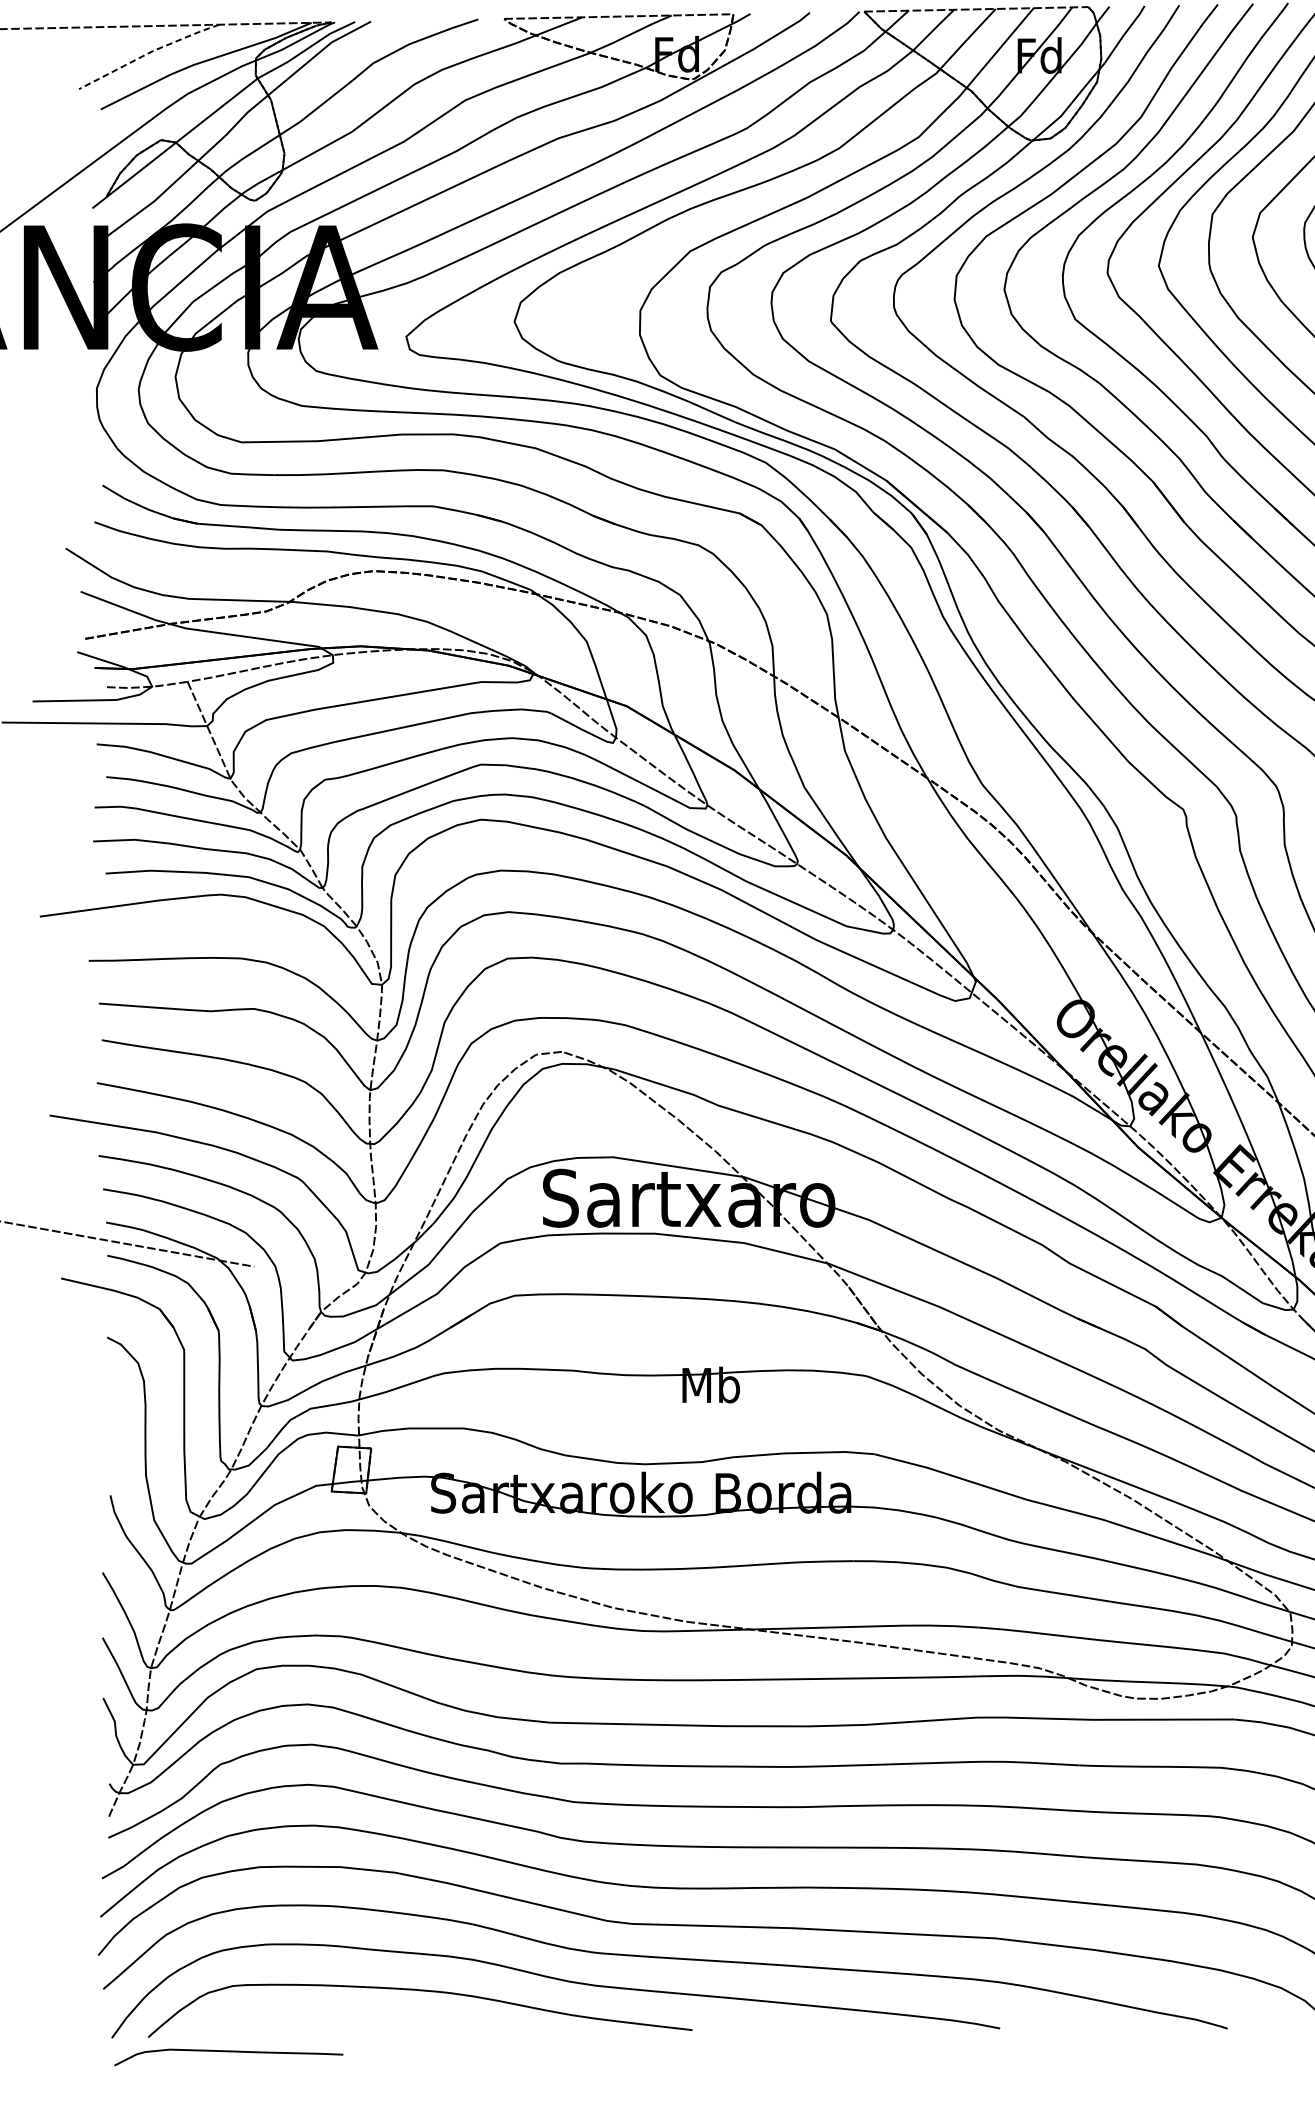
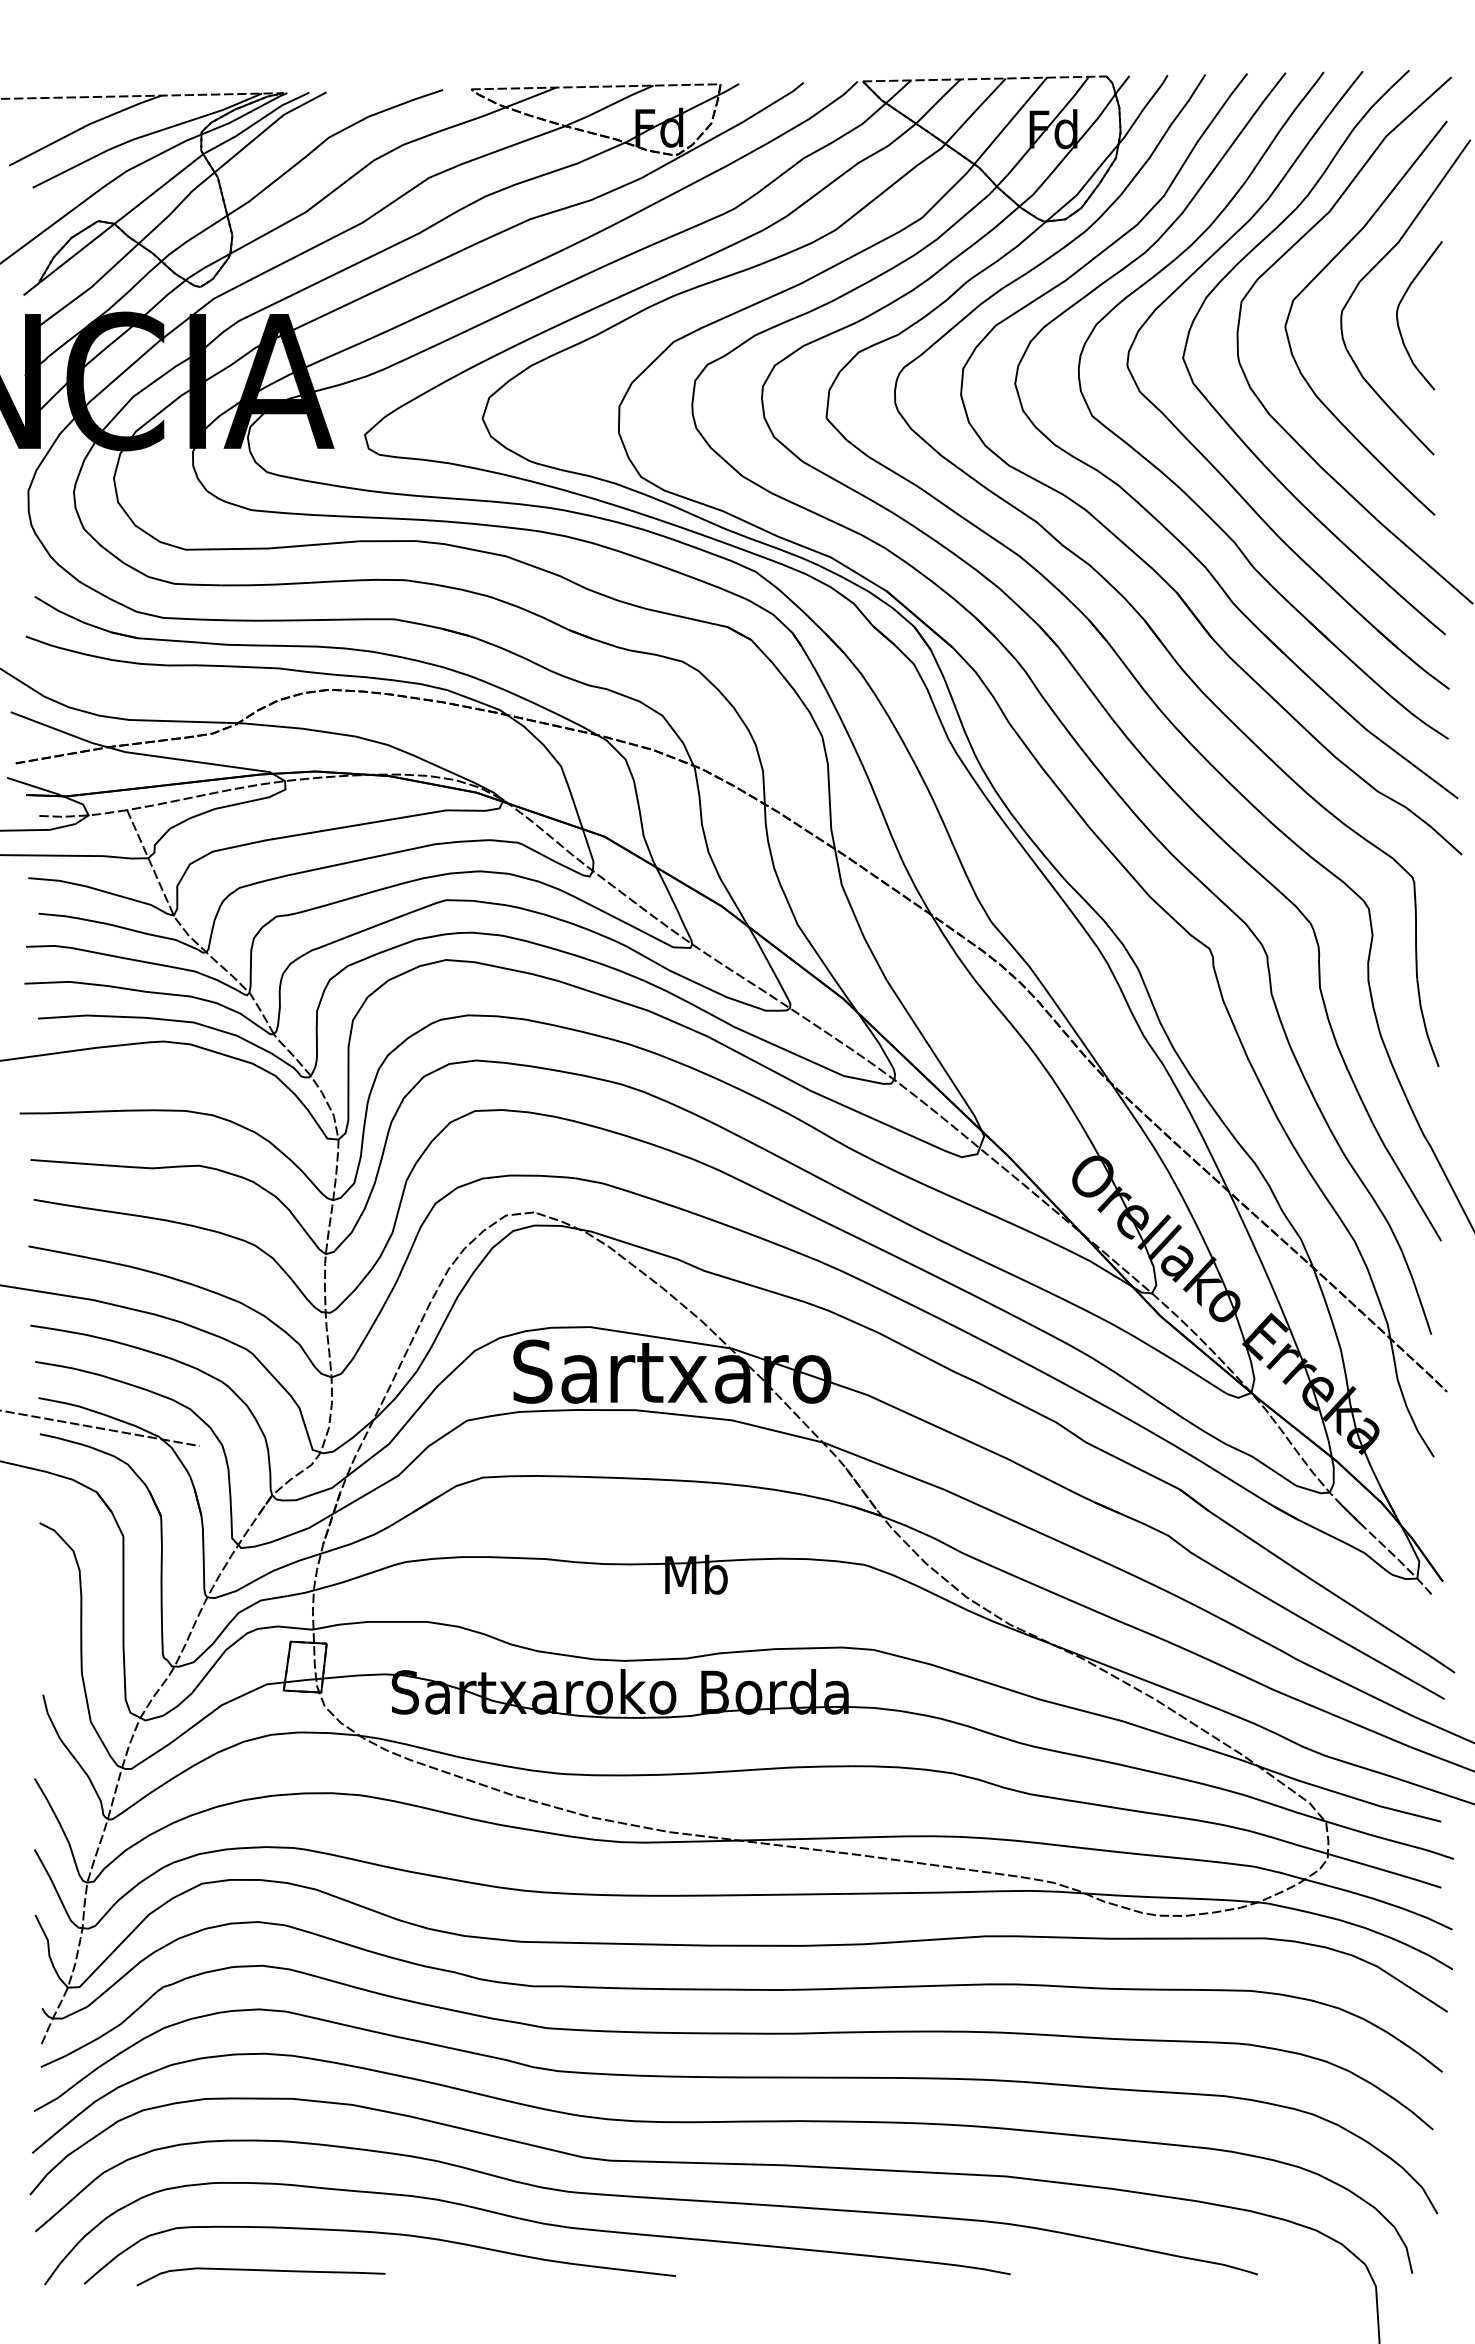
line: (148, 53) -> (84, 126), dashed -> solid
curve: (228, 2052) -> (260, 2271), moved

